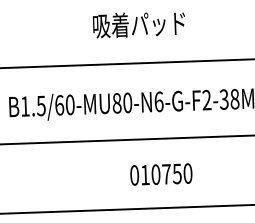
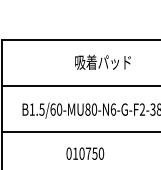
text: (161, 174) -> (85, 153), moved

